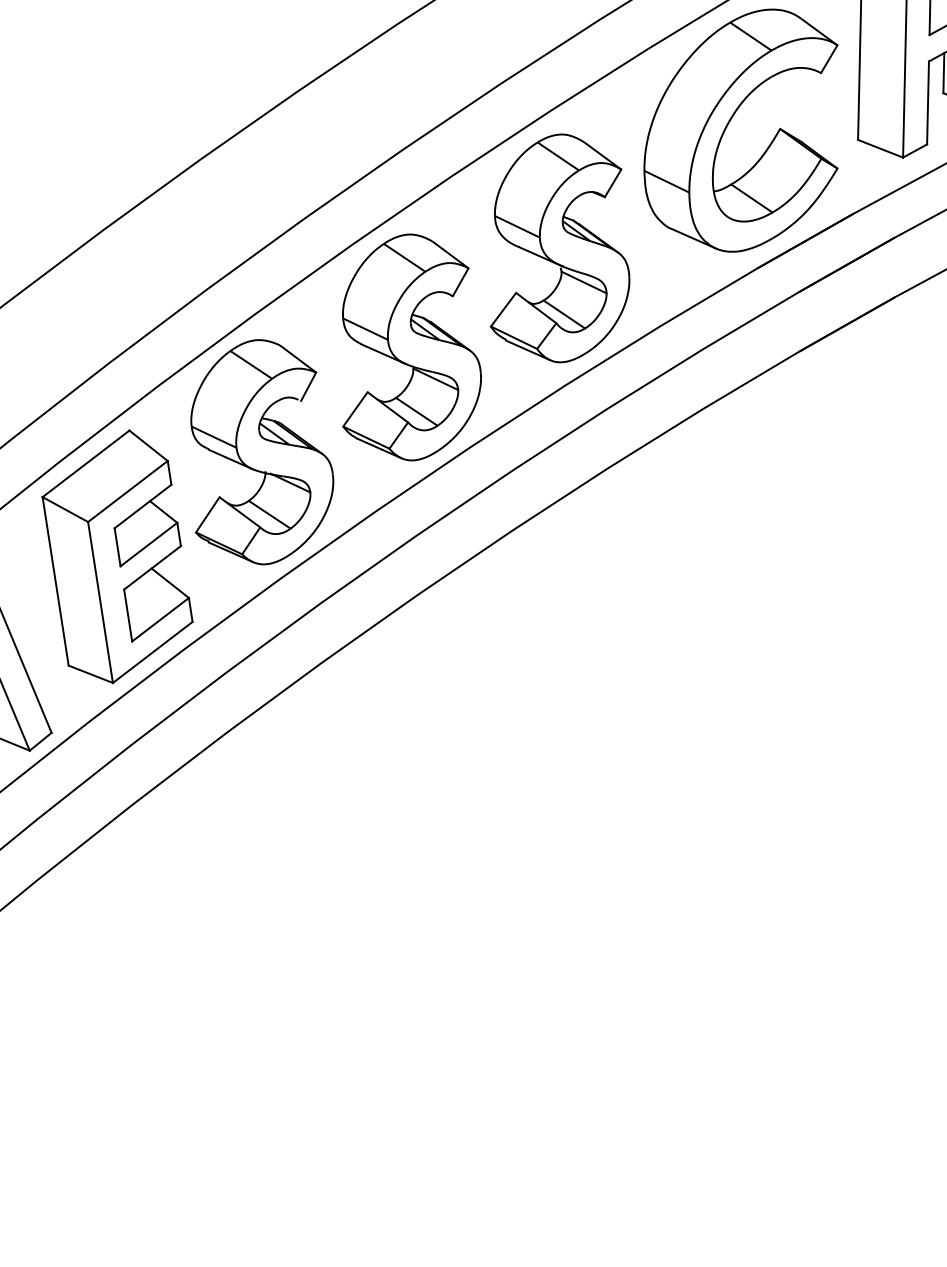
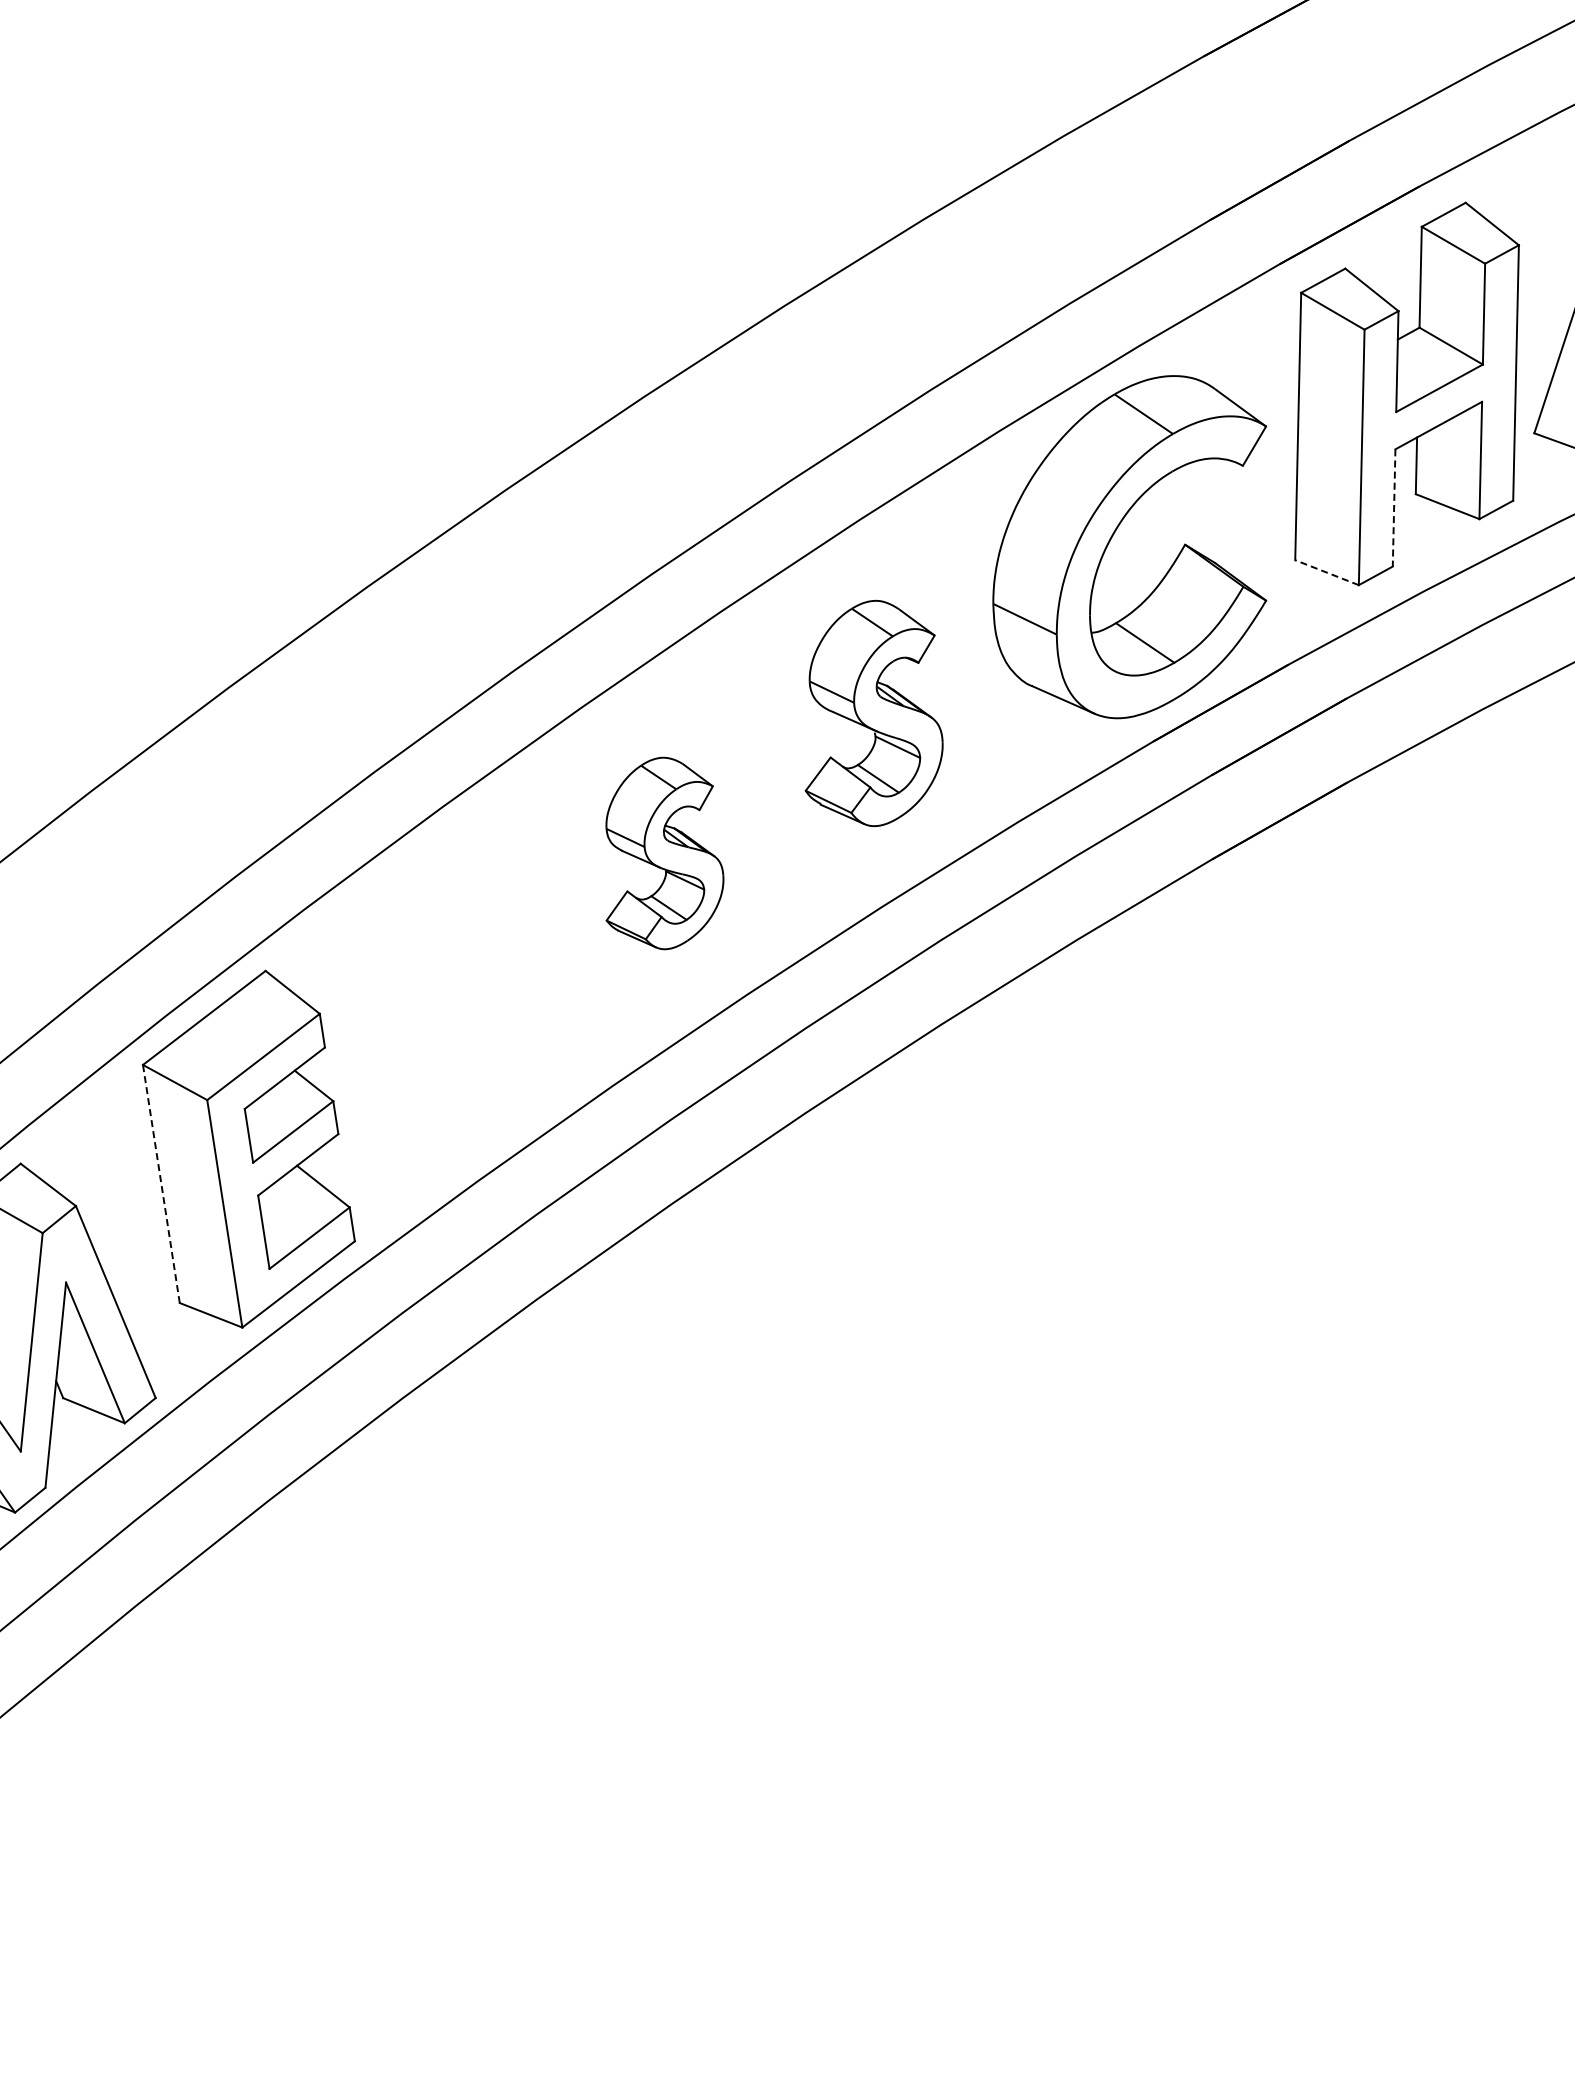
line: (928, 102) -> (1394, 507), solid -> dashed
line: (880, 148) -> (1326, 572), solid -> dashed
part: (559, 248) -> (873, 713), size x0.7
part: (411, 347) -> (664, 853), size x0.6
part: (267, 440) -> (460, 985), removed
line: (55, 581) -> (161, 1183), solid -> dashed

